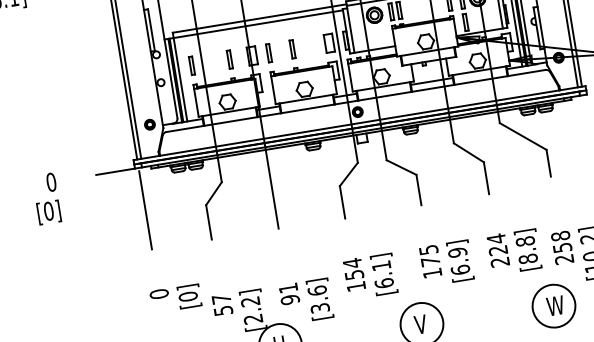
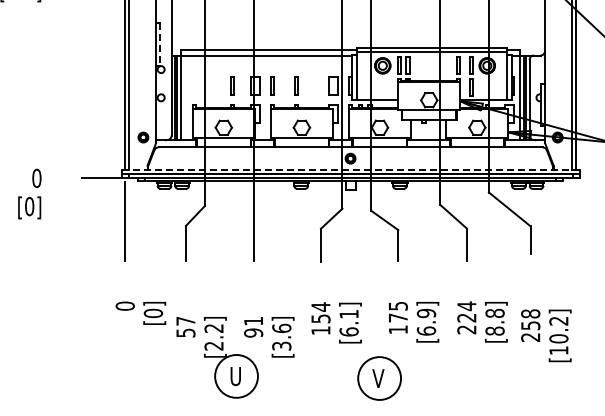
line: (151, 30) -> (160, 44), solid -> dashed
line: (190, 65) -> (193, 85), removed
line: (359, 122) -> (350, 169), solid -> dashed
part: (553, 305) -> (512, 381), removed

